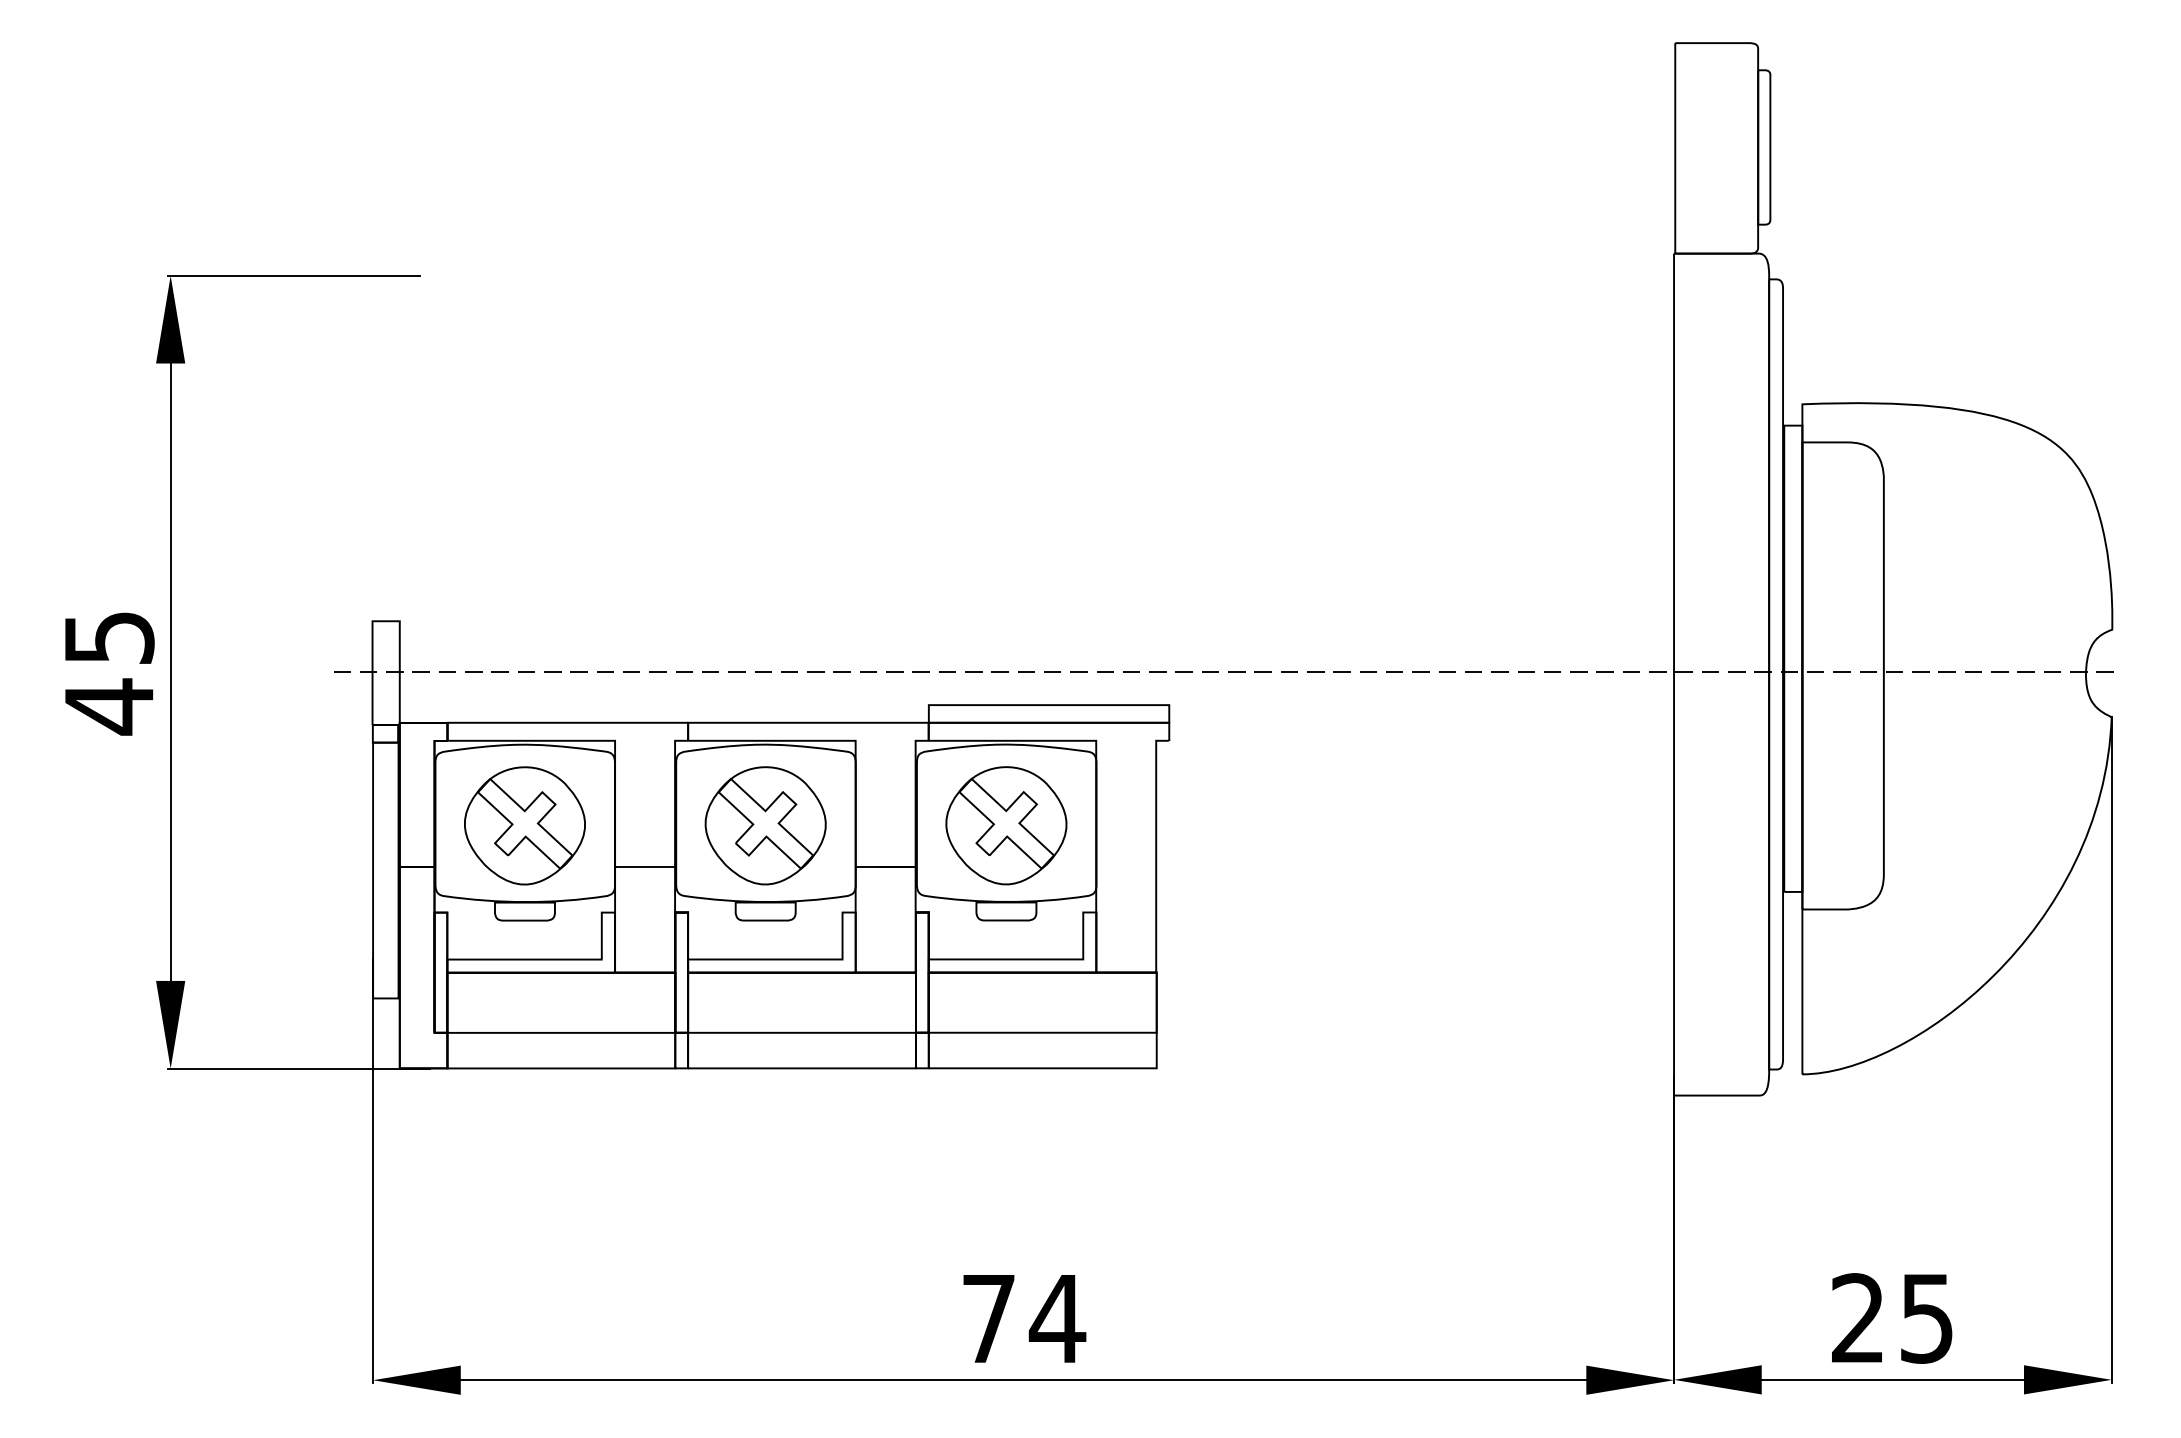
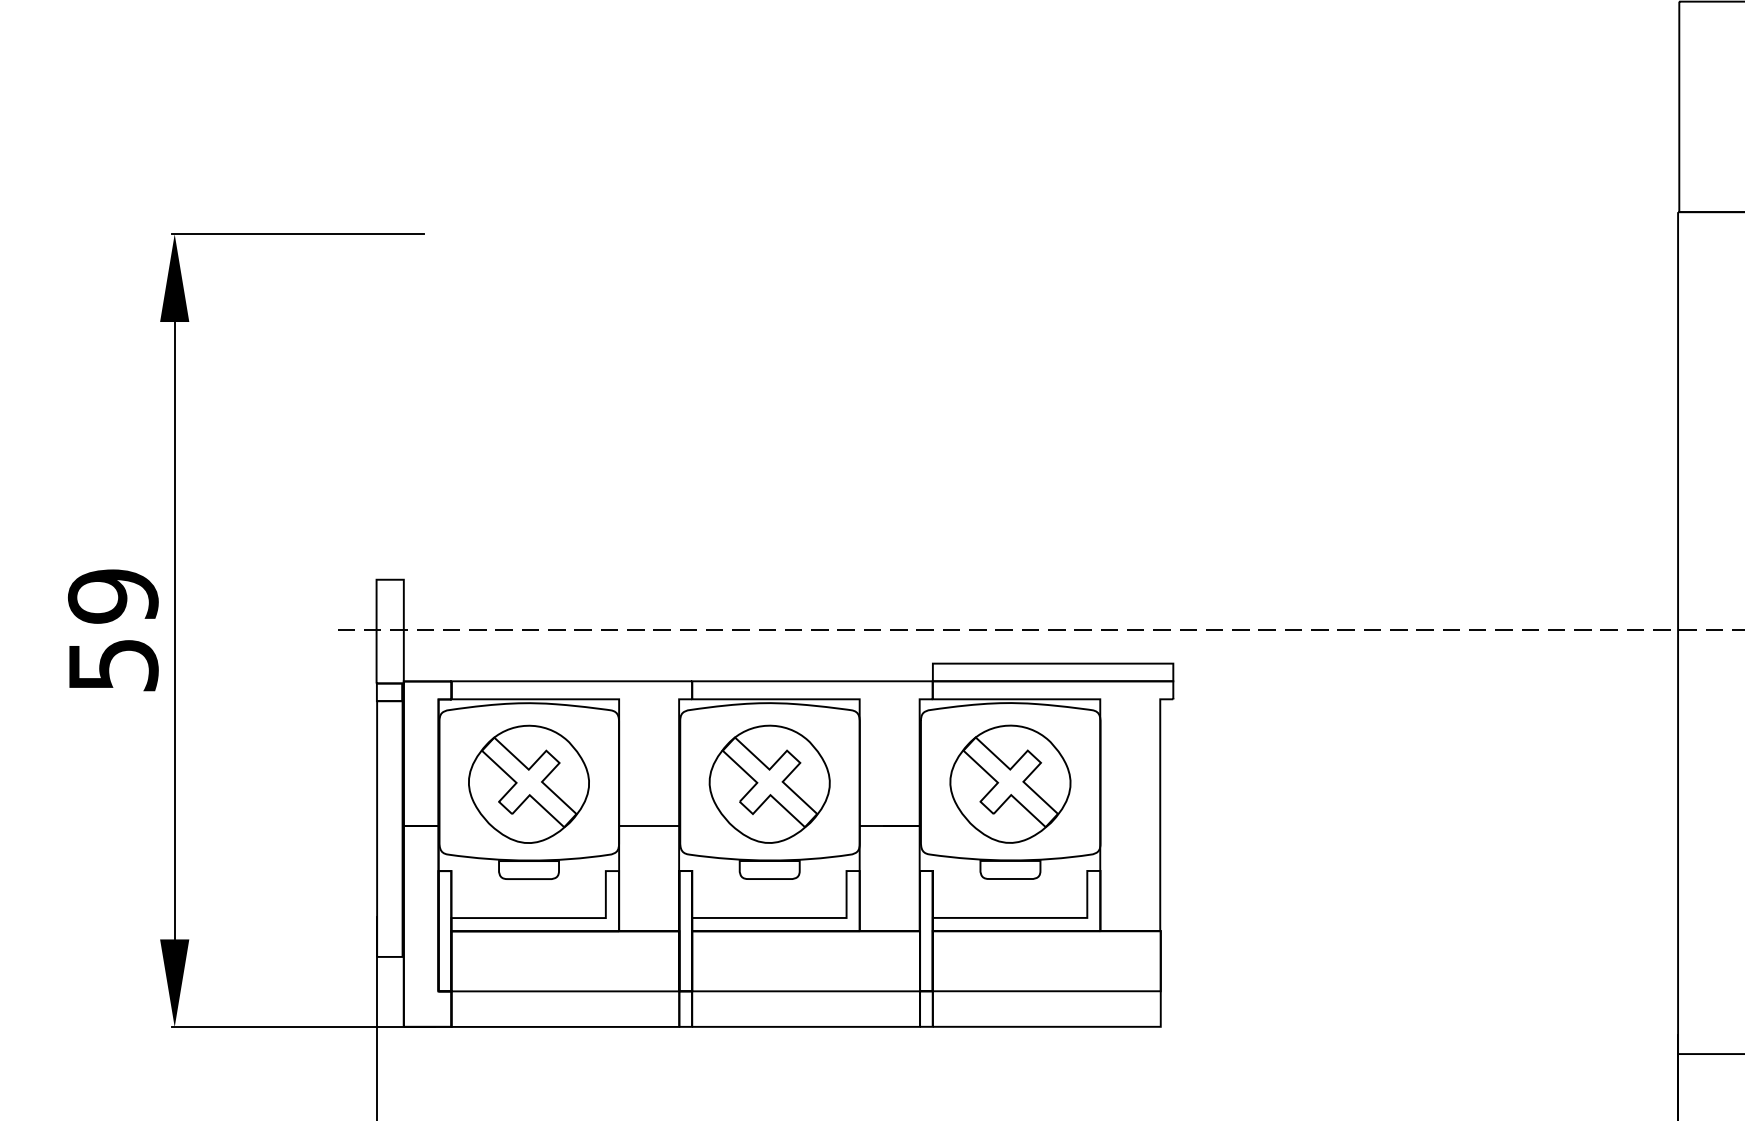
text: (108, 673) -> (112, 632), 45 -> 59

